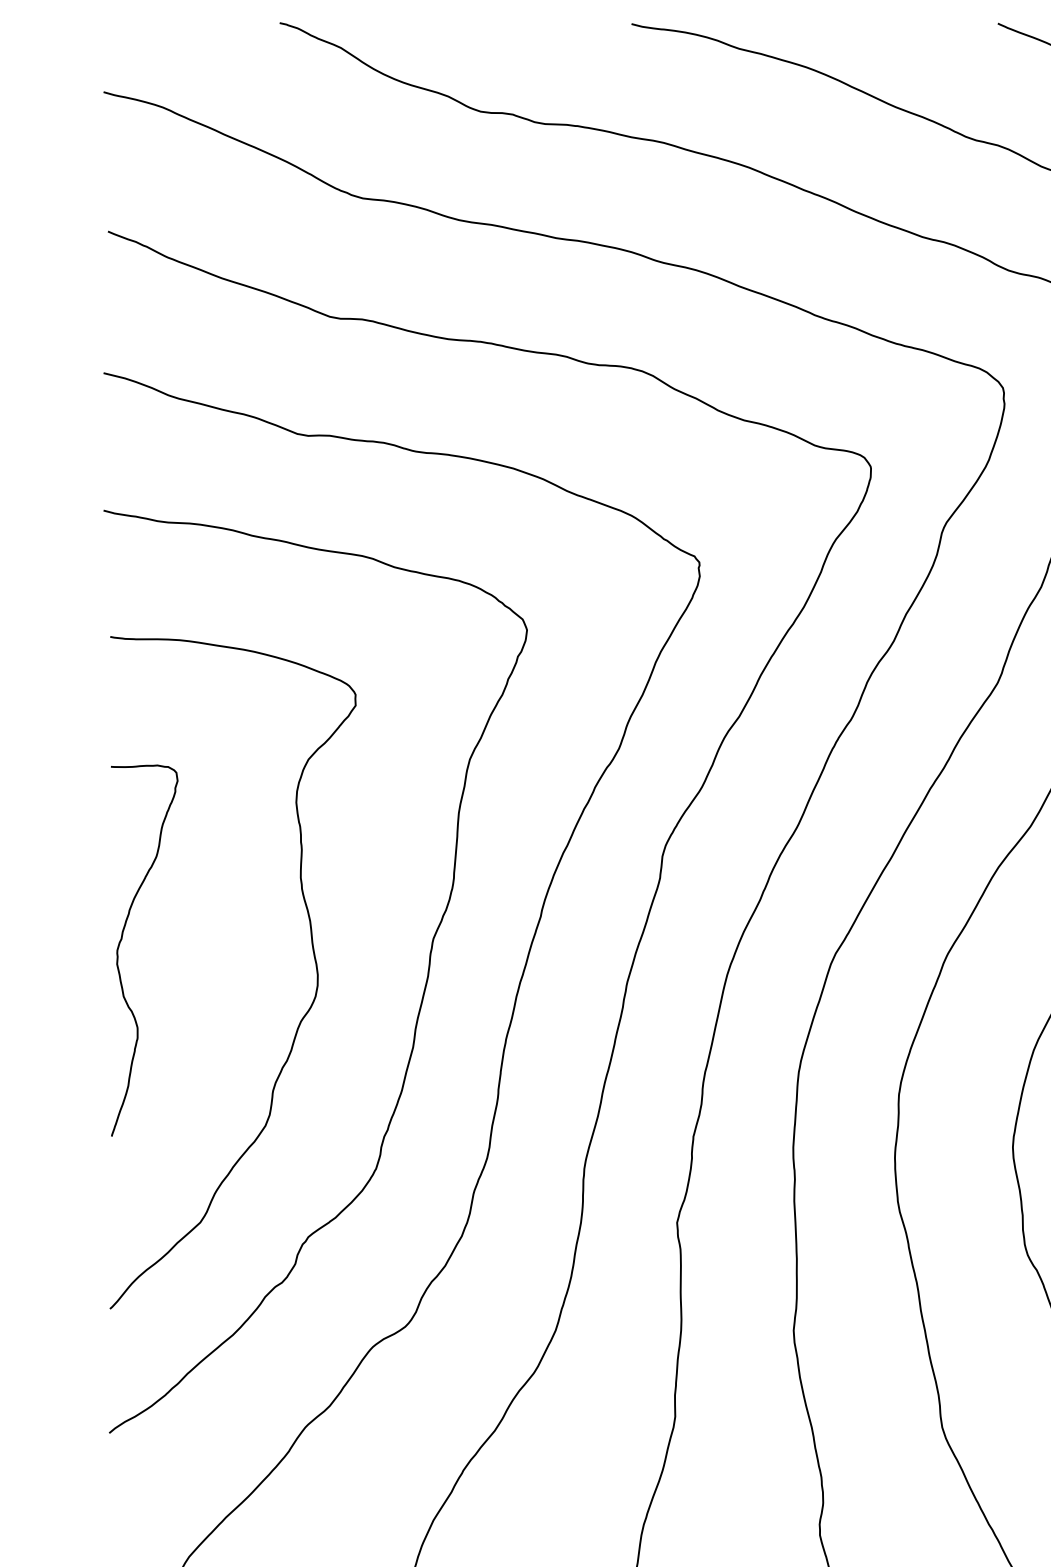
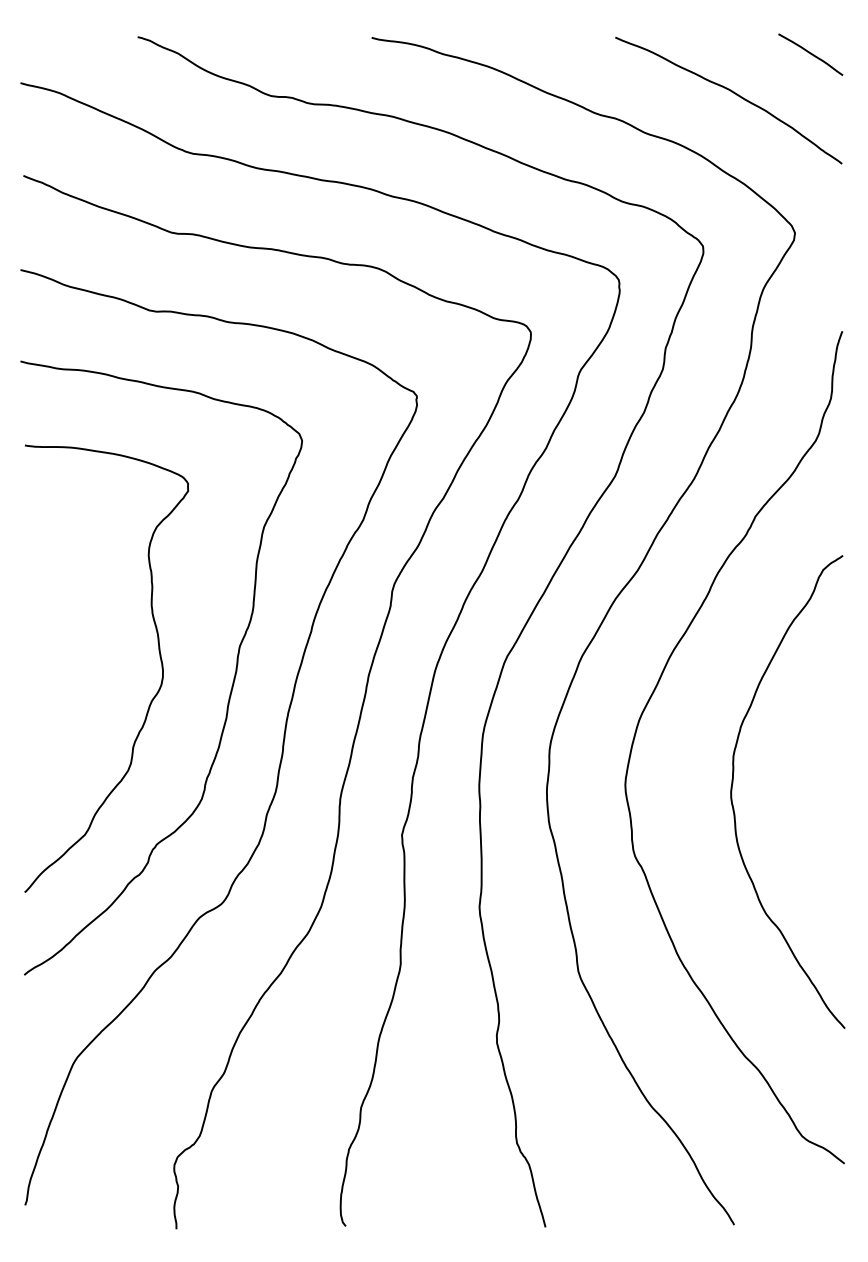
curve: (123, 939) -> (33, 646), removed

